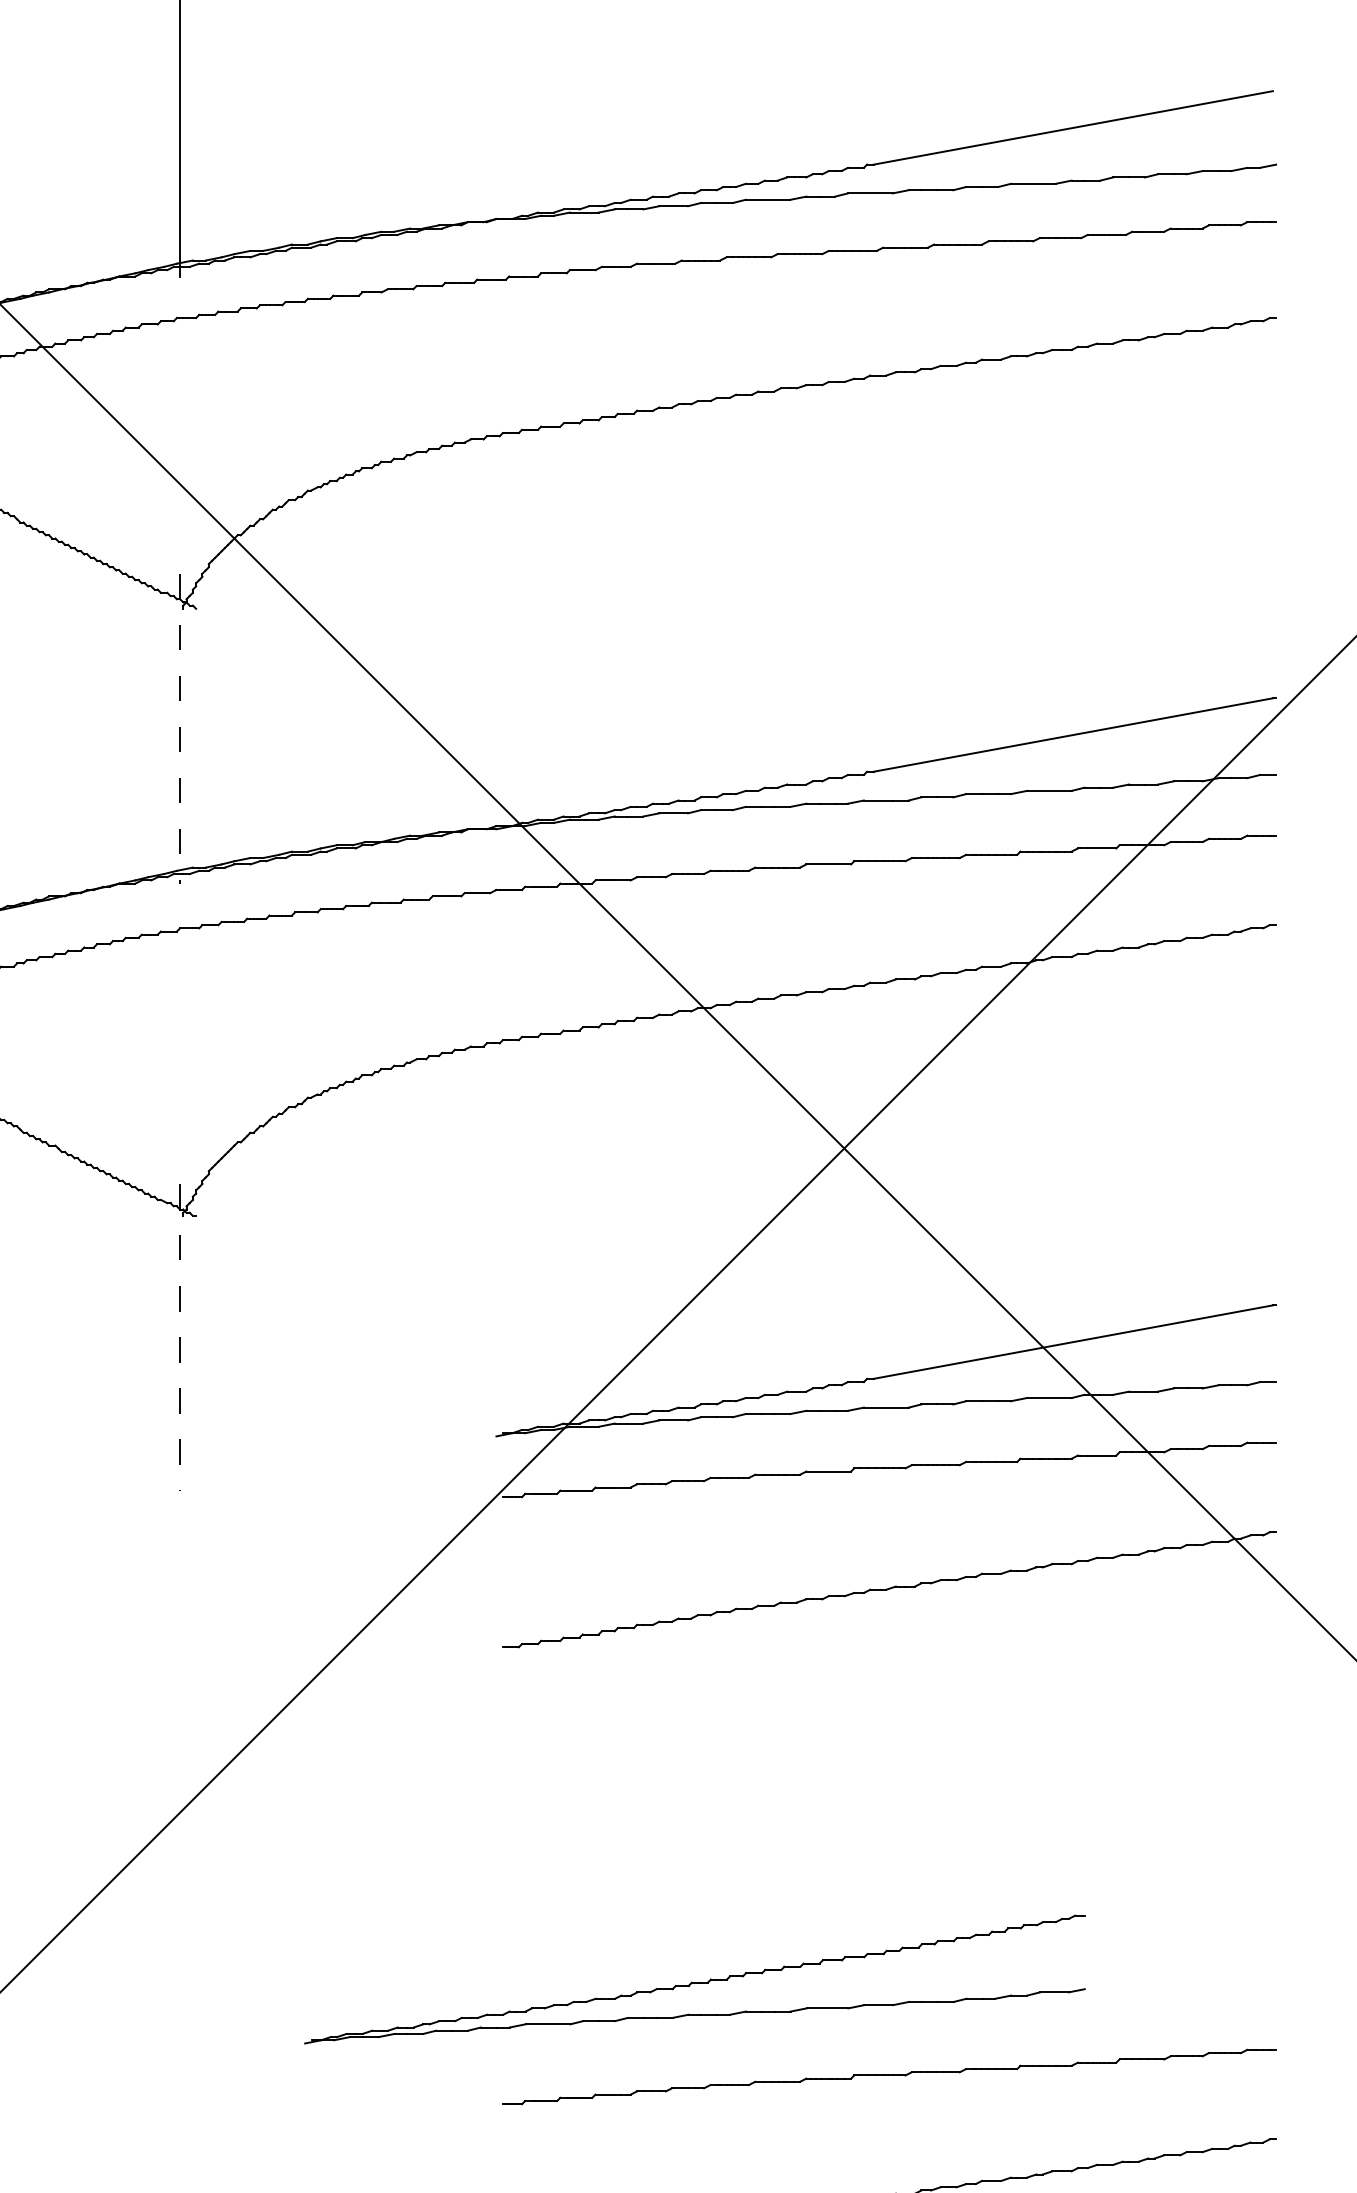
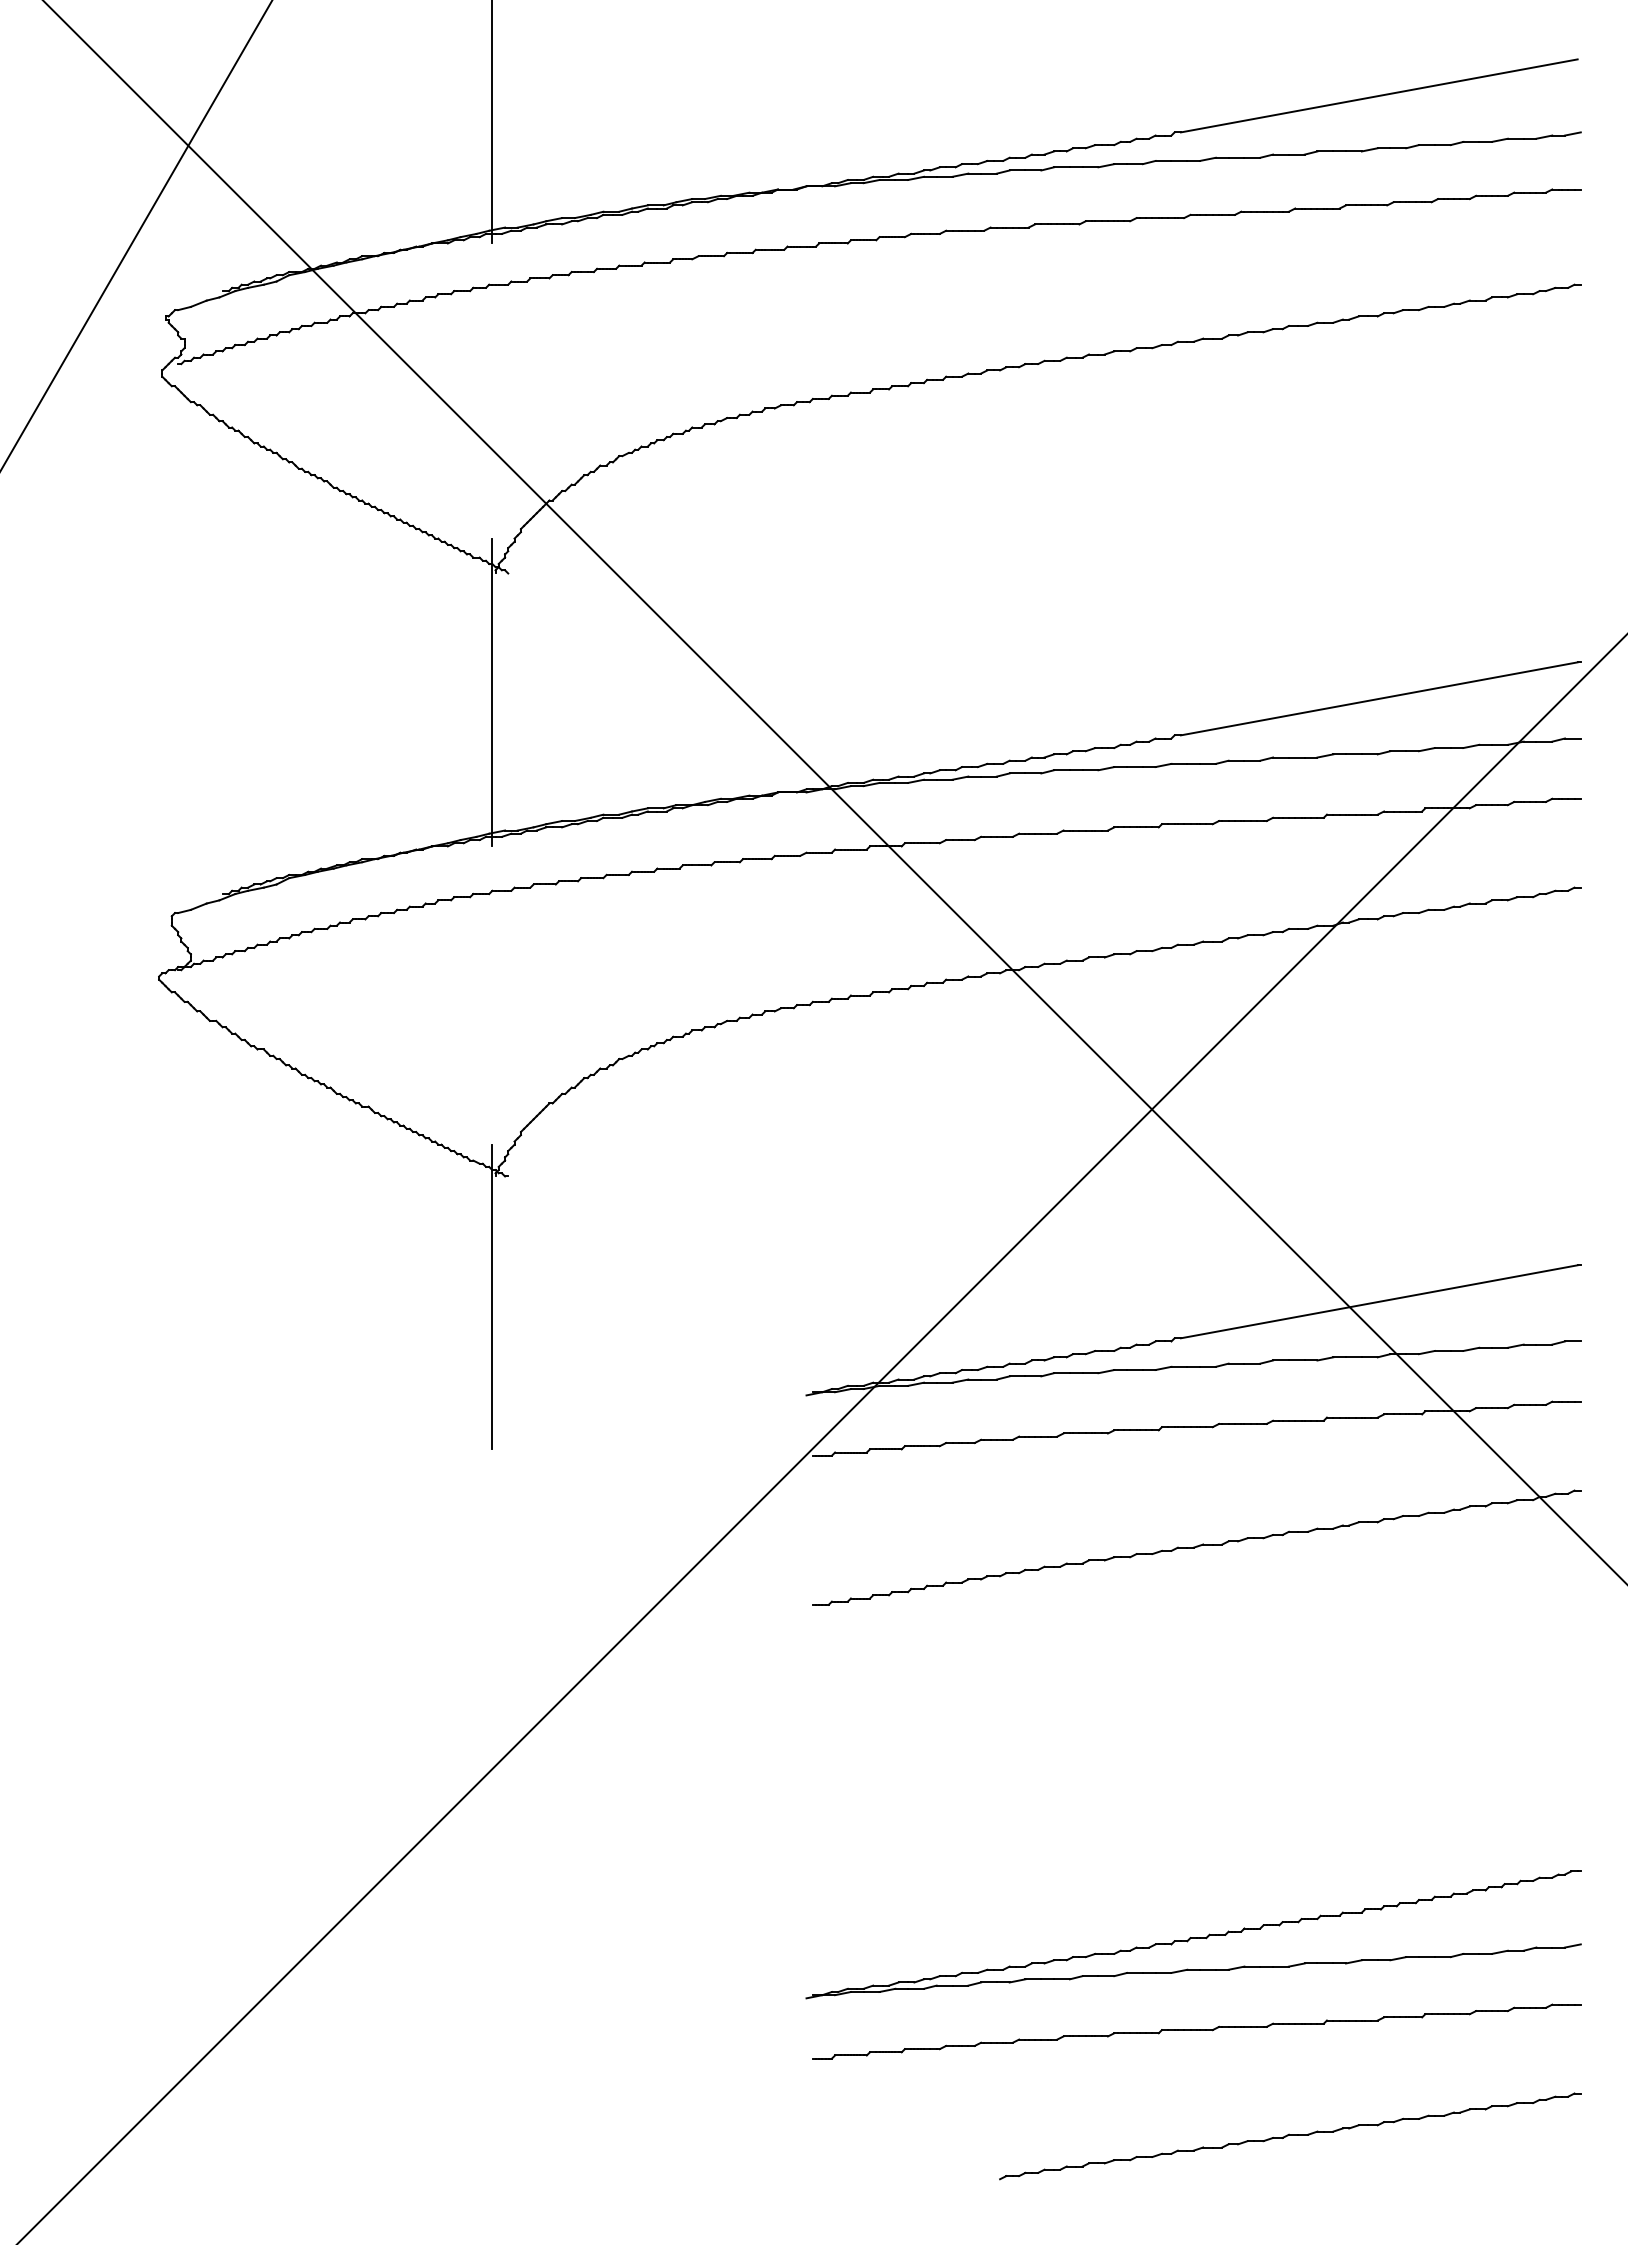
line: (180, 728) -> (492, 692), dashed -> solid
line: (180, 1337) -> (492, 1297), dashed -> solid
part: (694, 1979) -> (1193, 1934), moved

